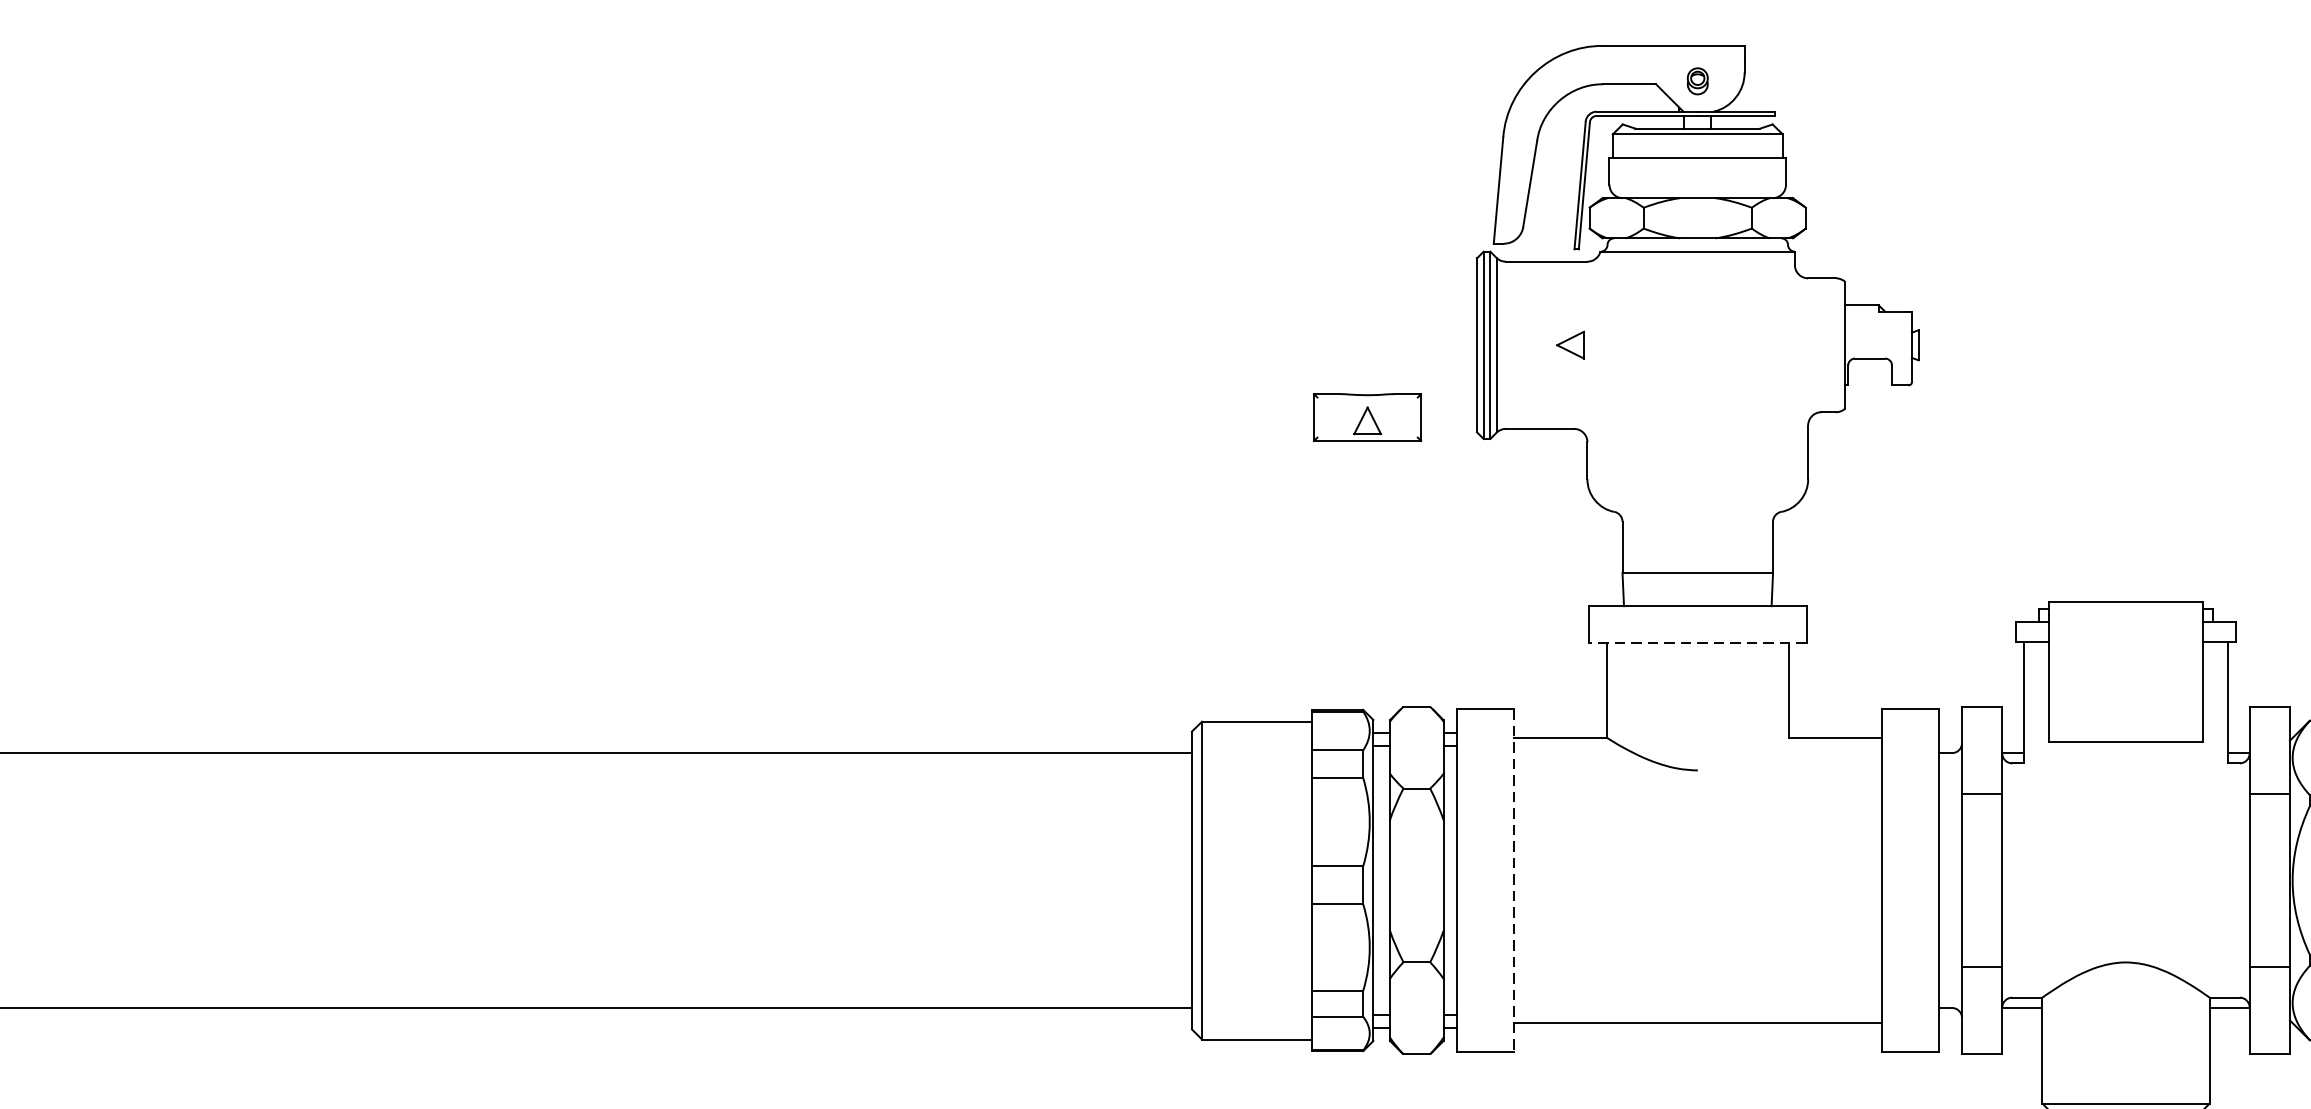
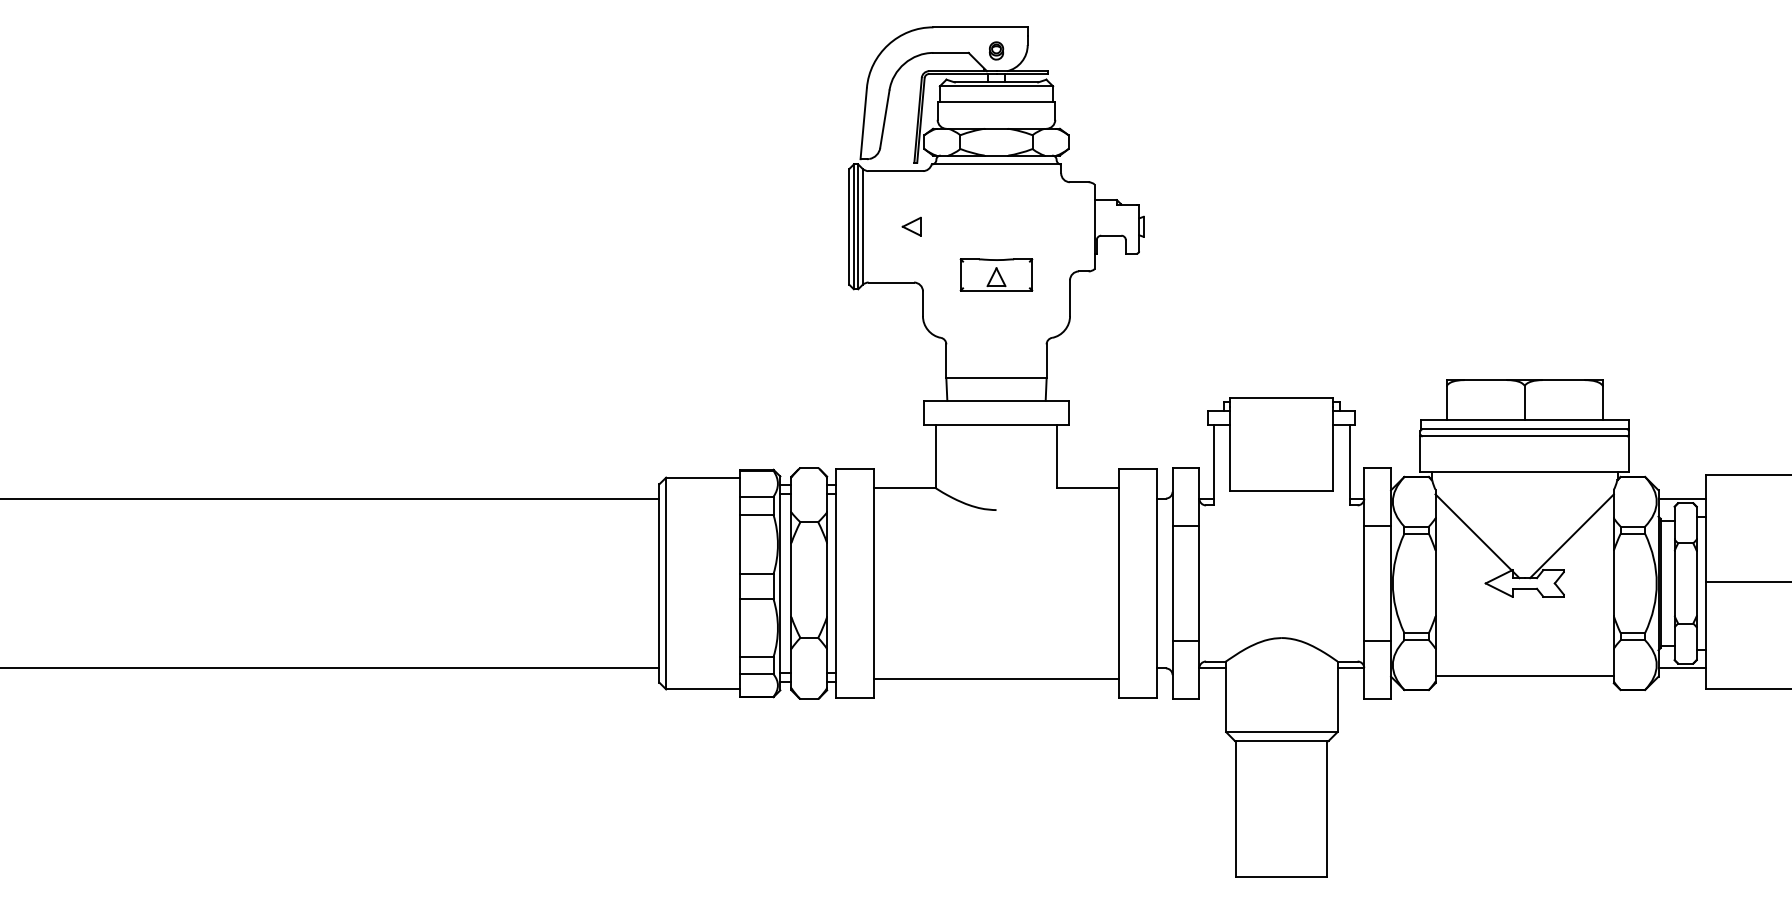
part: (1367, 416) -> (996, 274), moved
line: (1697, 641) -> (996, 424), dashed -> solid
line: (1514, 880) -> (874, 583), dashed -> solid

